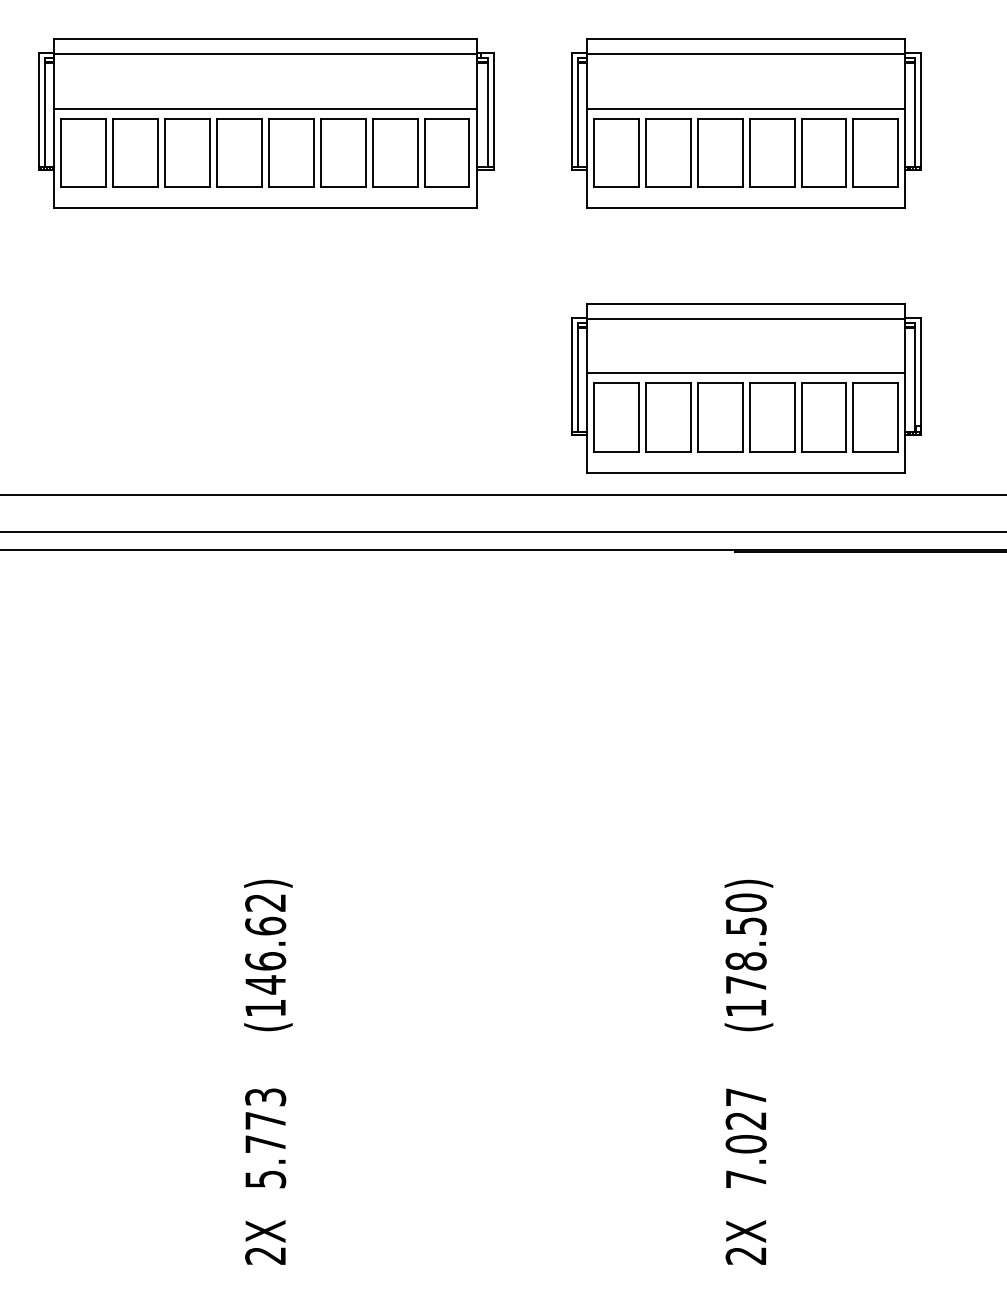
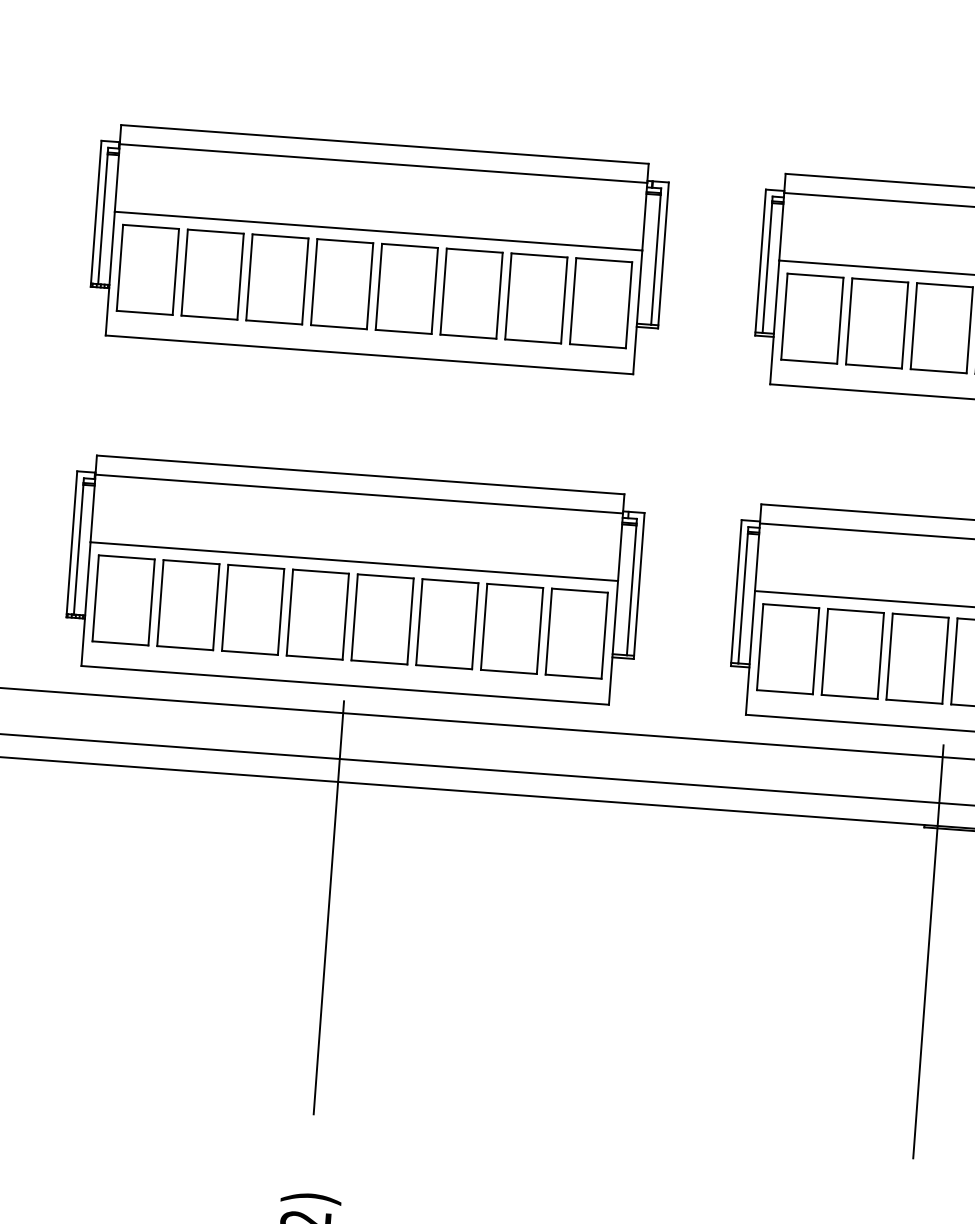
part: (266, 388) -> (354, 580), added
line: (265, 650) -> (328, 907), added
line: (746, 650) -> (929, 951), added

